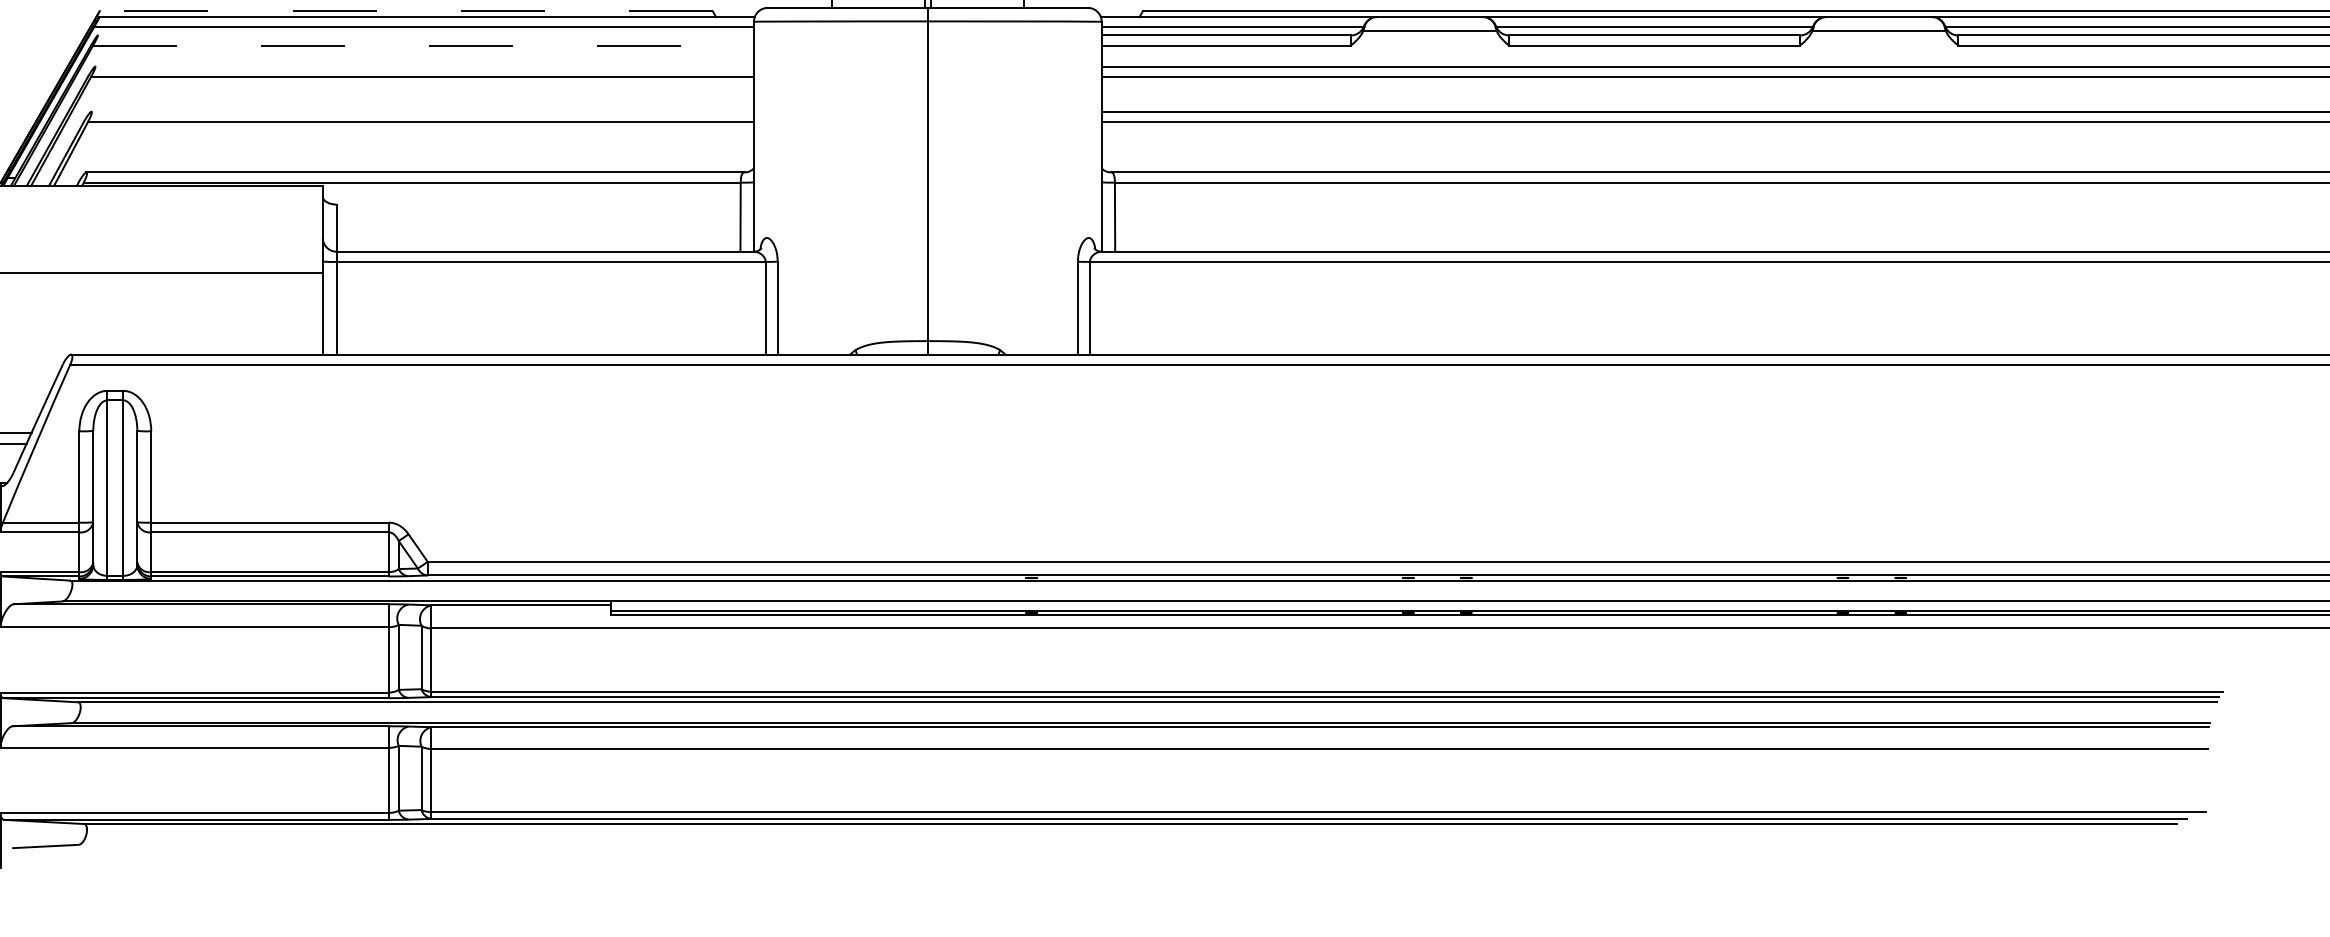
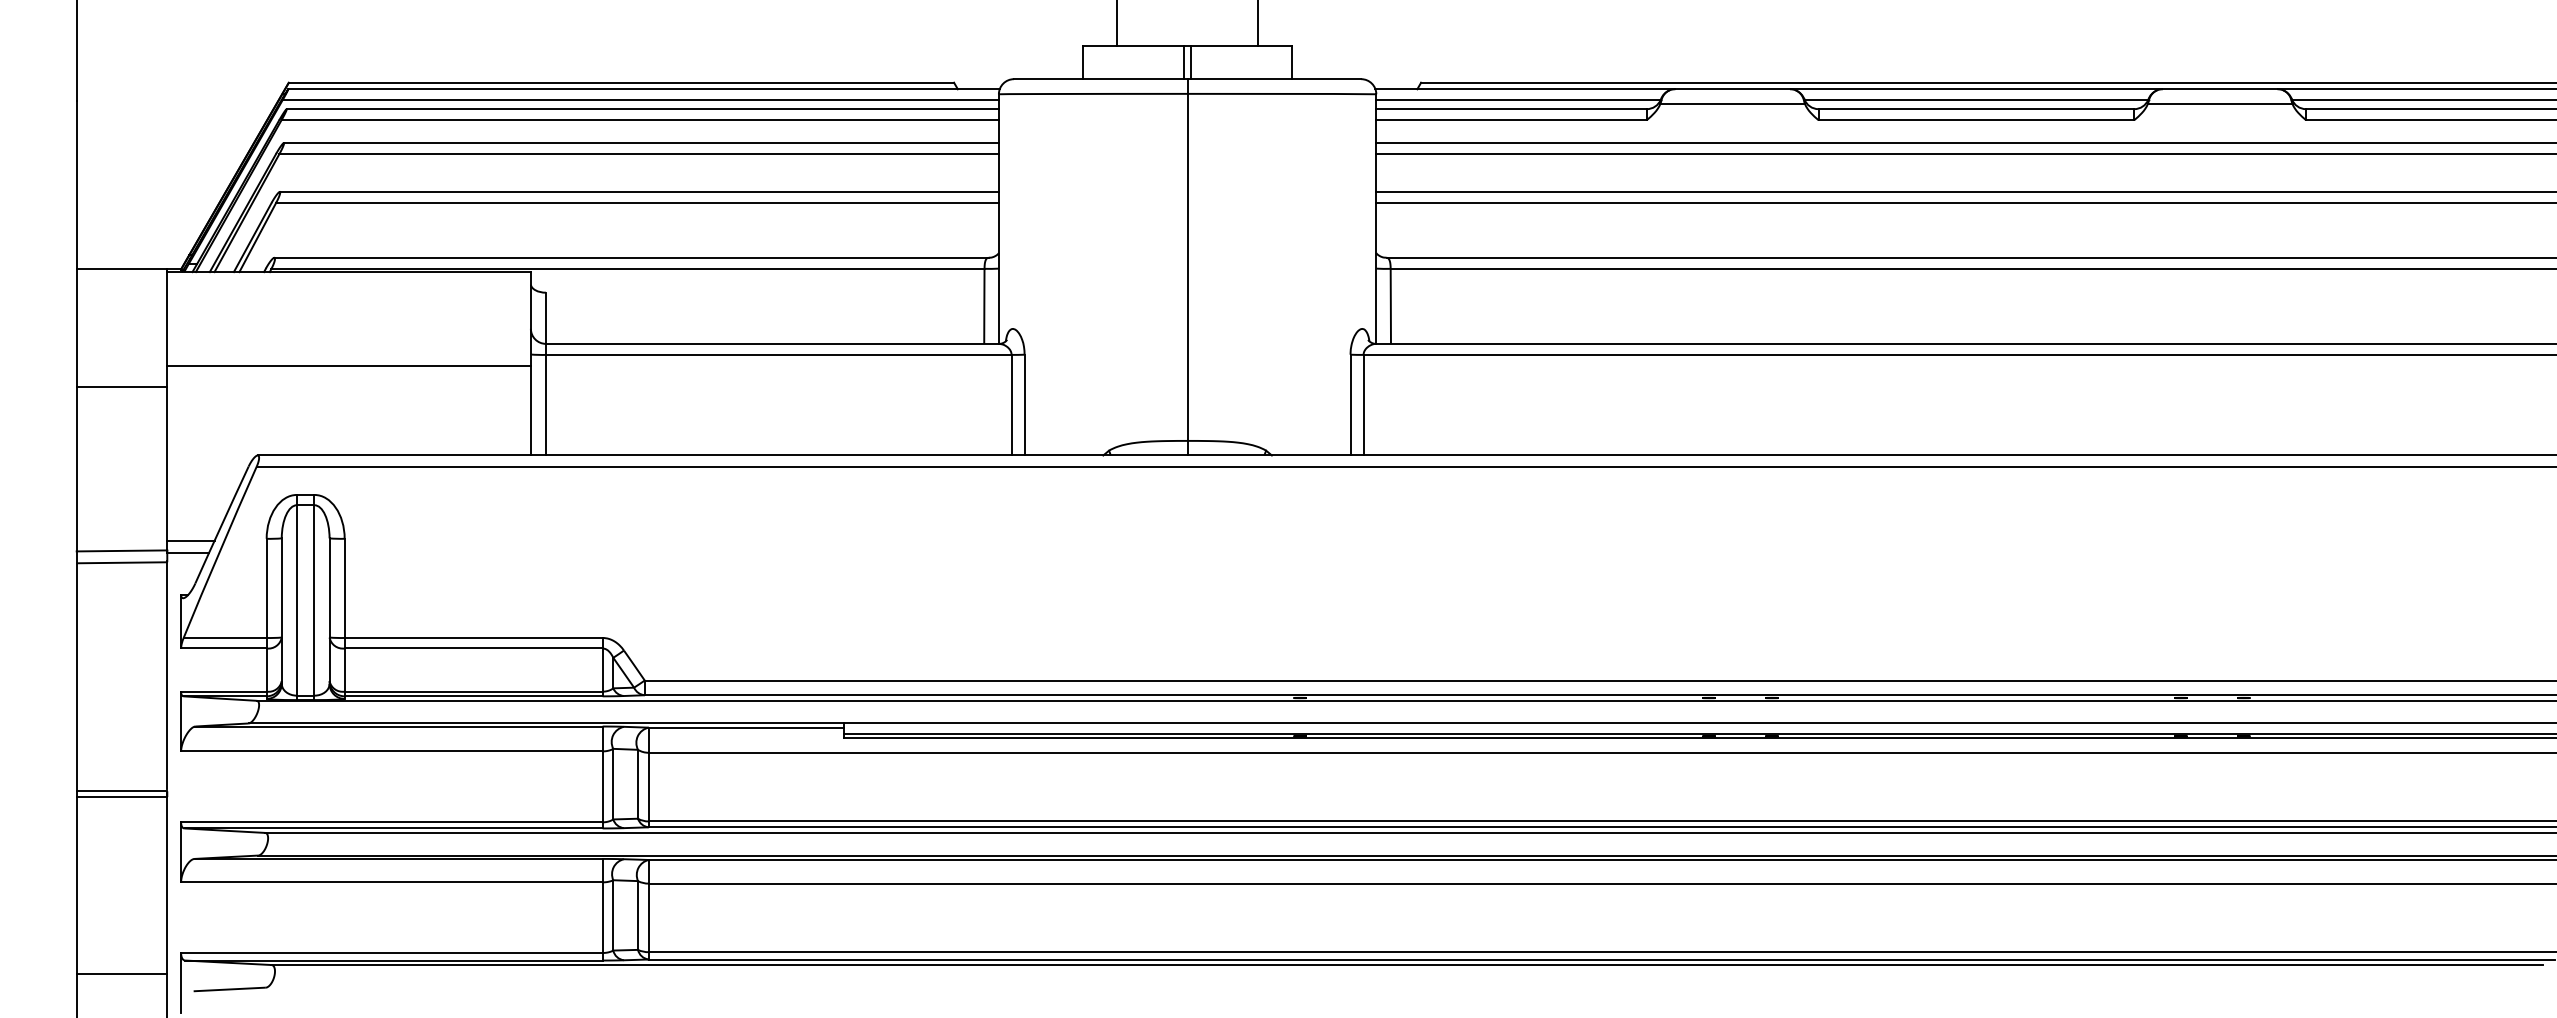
line: (406, 10) -> (621, 82), dashed -> solid
line: (425, 35) -> (642, 109), added
line: (423, 45) -> (640, 120), dashed -> solid
line: (423, 66) -> (640, 142), added
line: (421, 111) -> (638, 191), added

